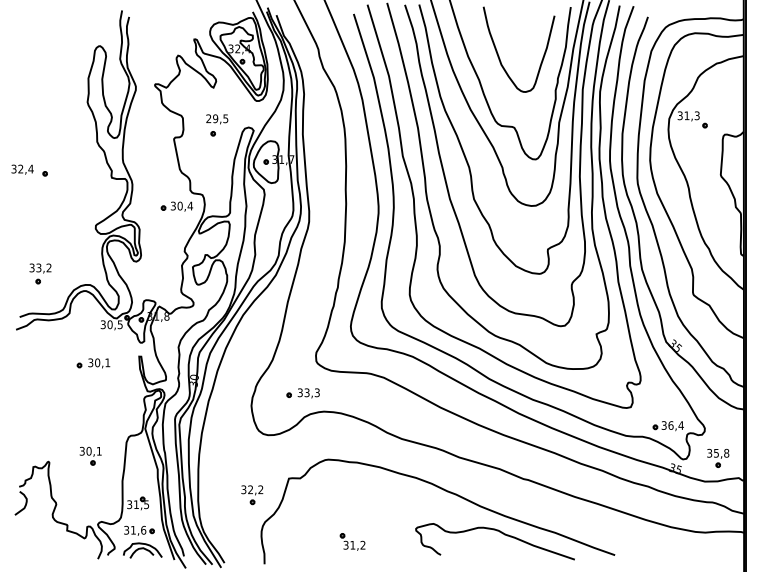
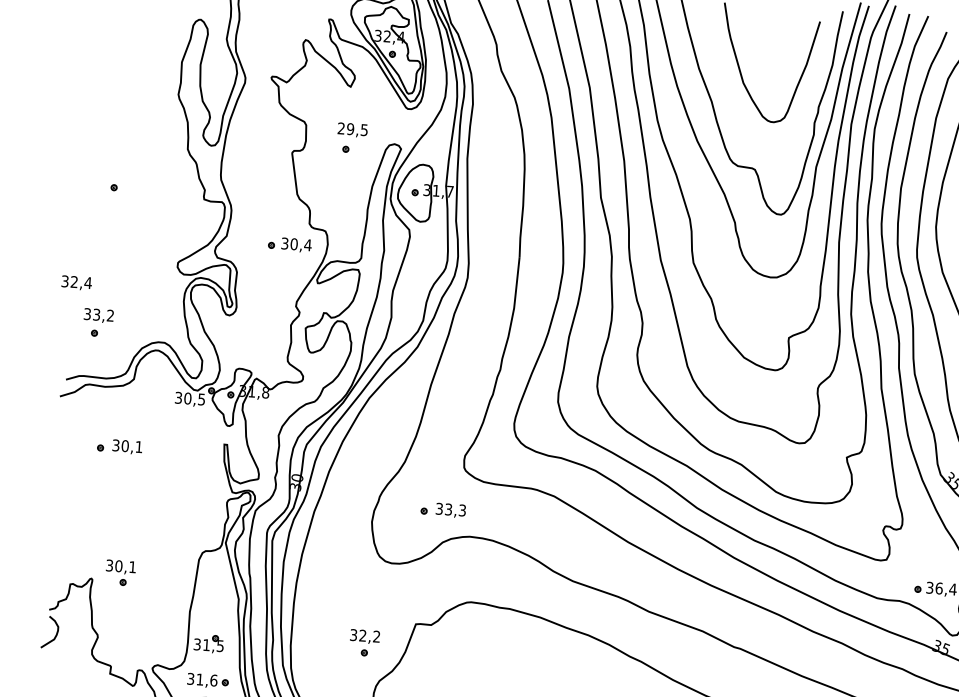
text: (22, 169) -> (76, 282), moved
part: (93, 363) -> (119, 446), moved
part: (90, 455) -> (120, 572), moved

